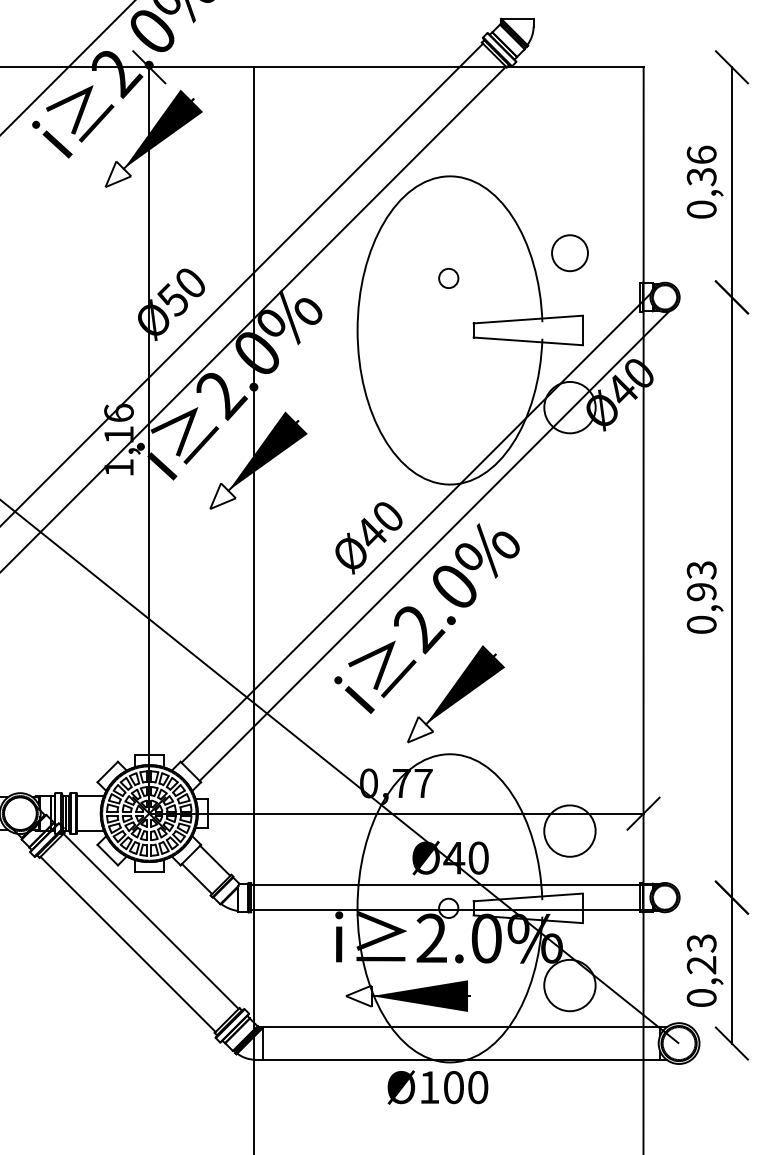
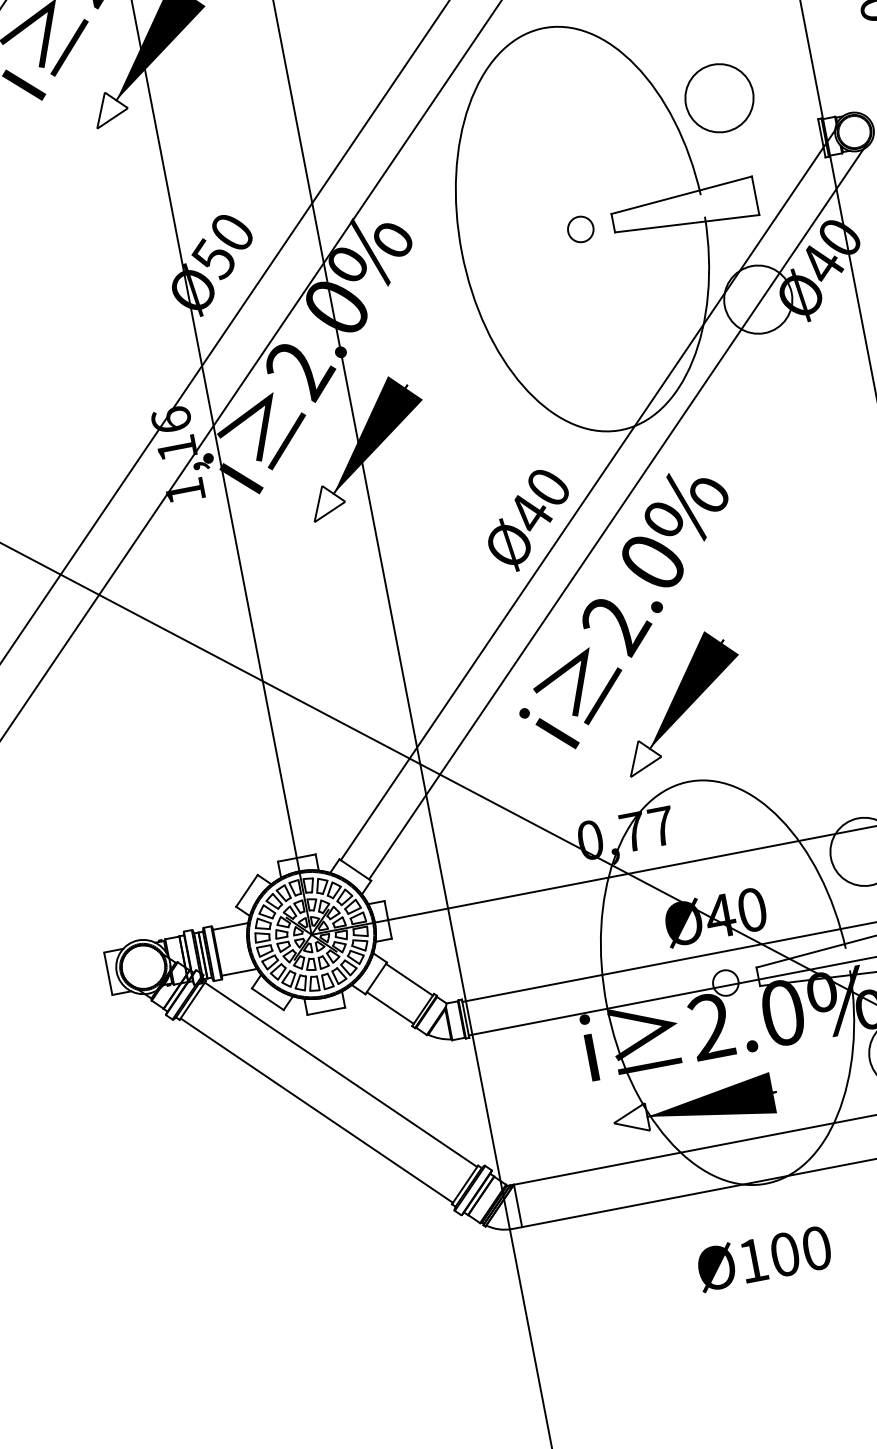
circle: (569, 252) -> (718, 97), size x1.43
circle: (448, 278) -> (580, 229), moved
text: (437, 1087) -> (763, 1258), moved

